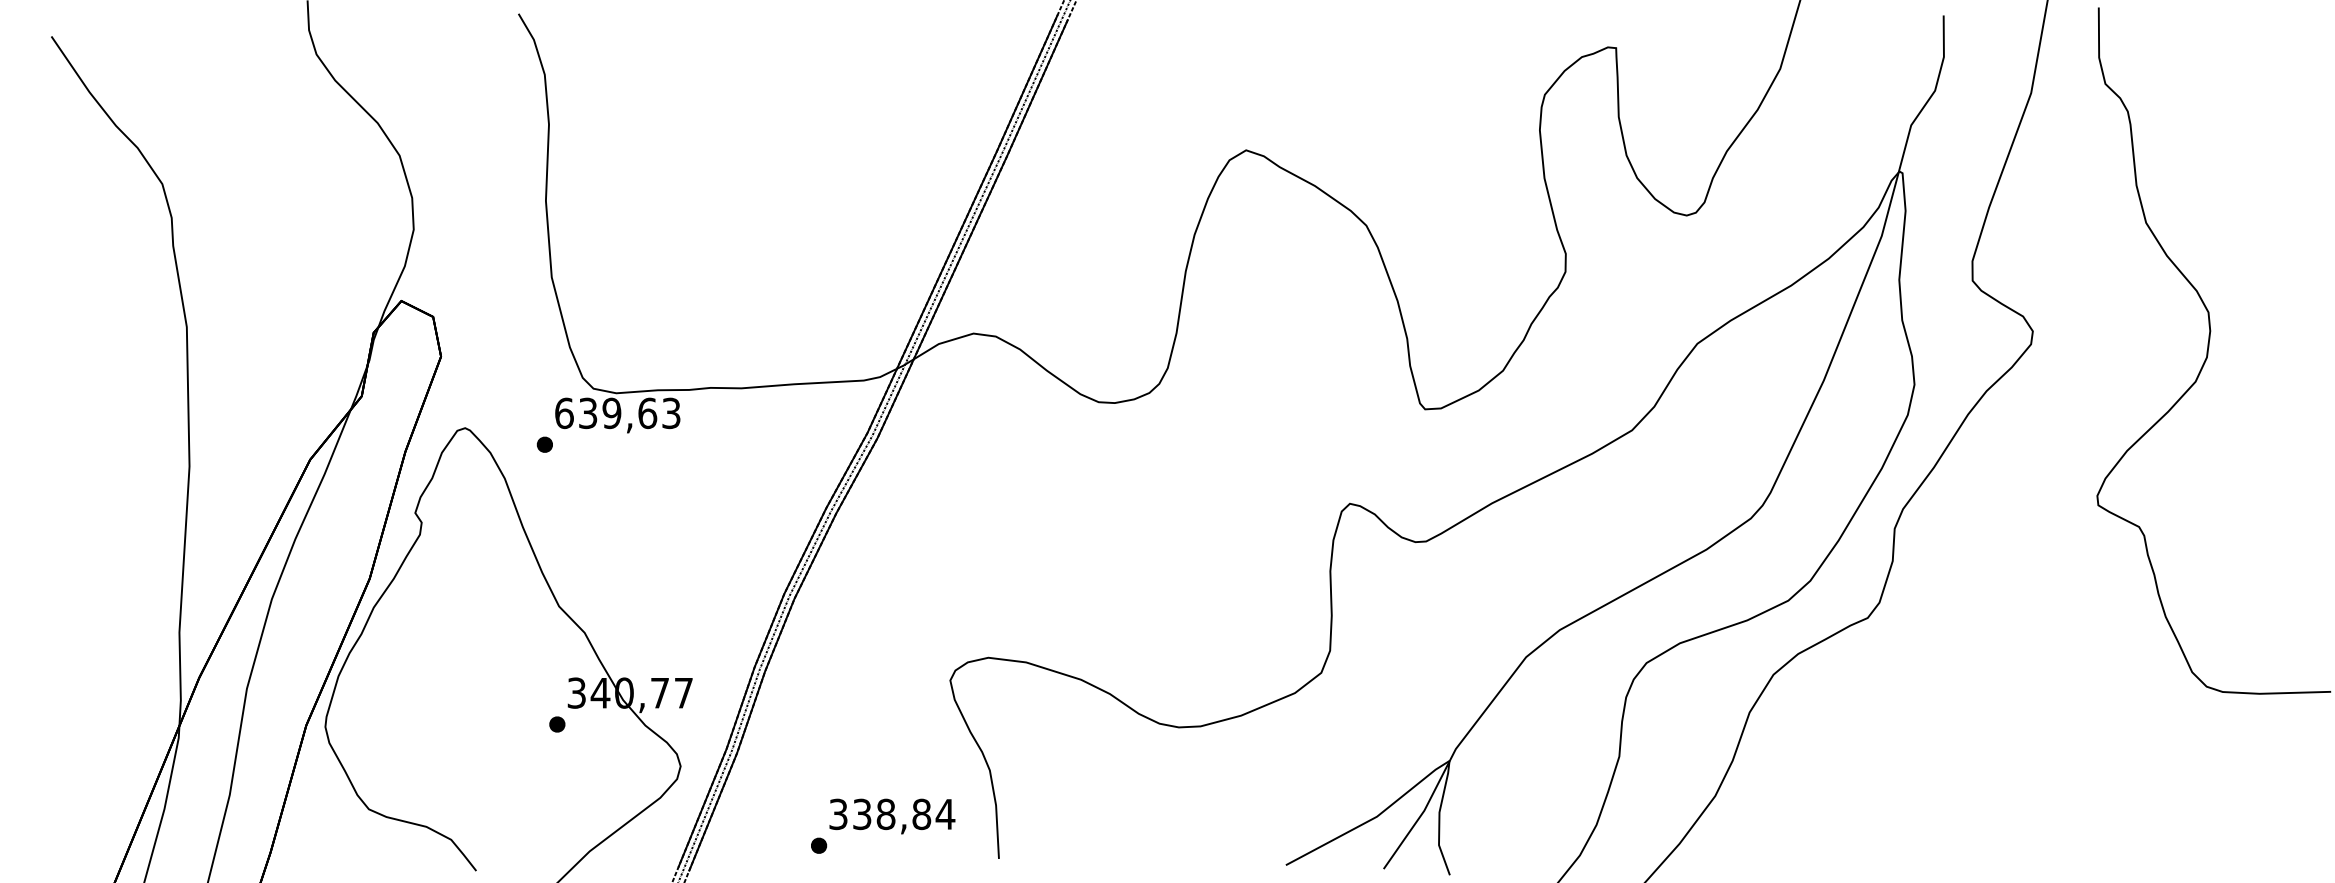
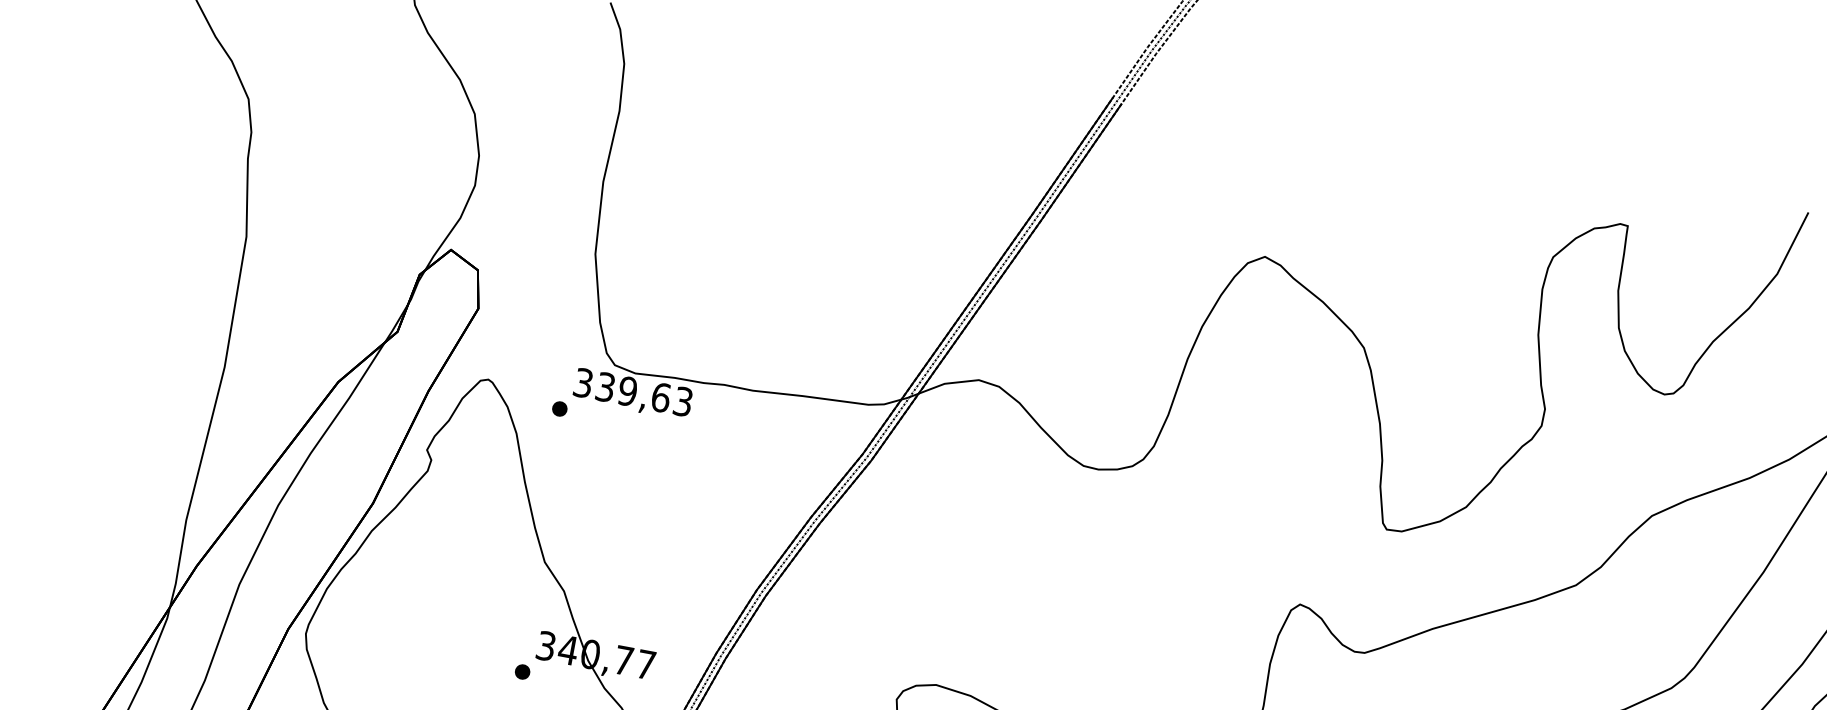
text: (564, 413) -> (583, 383), 639,63 -> 339,63

